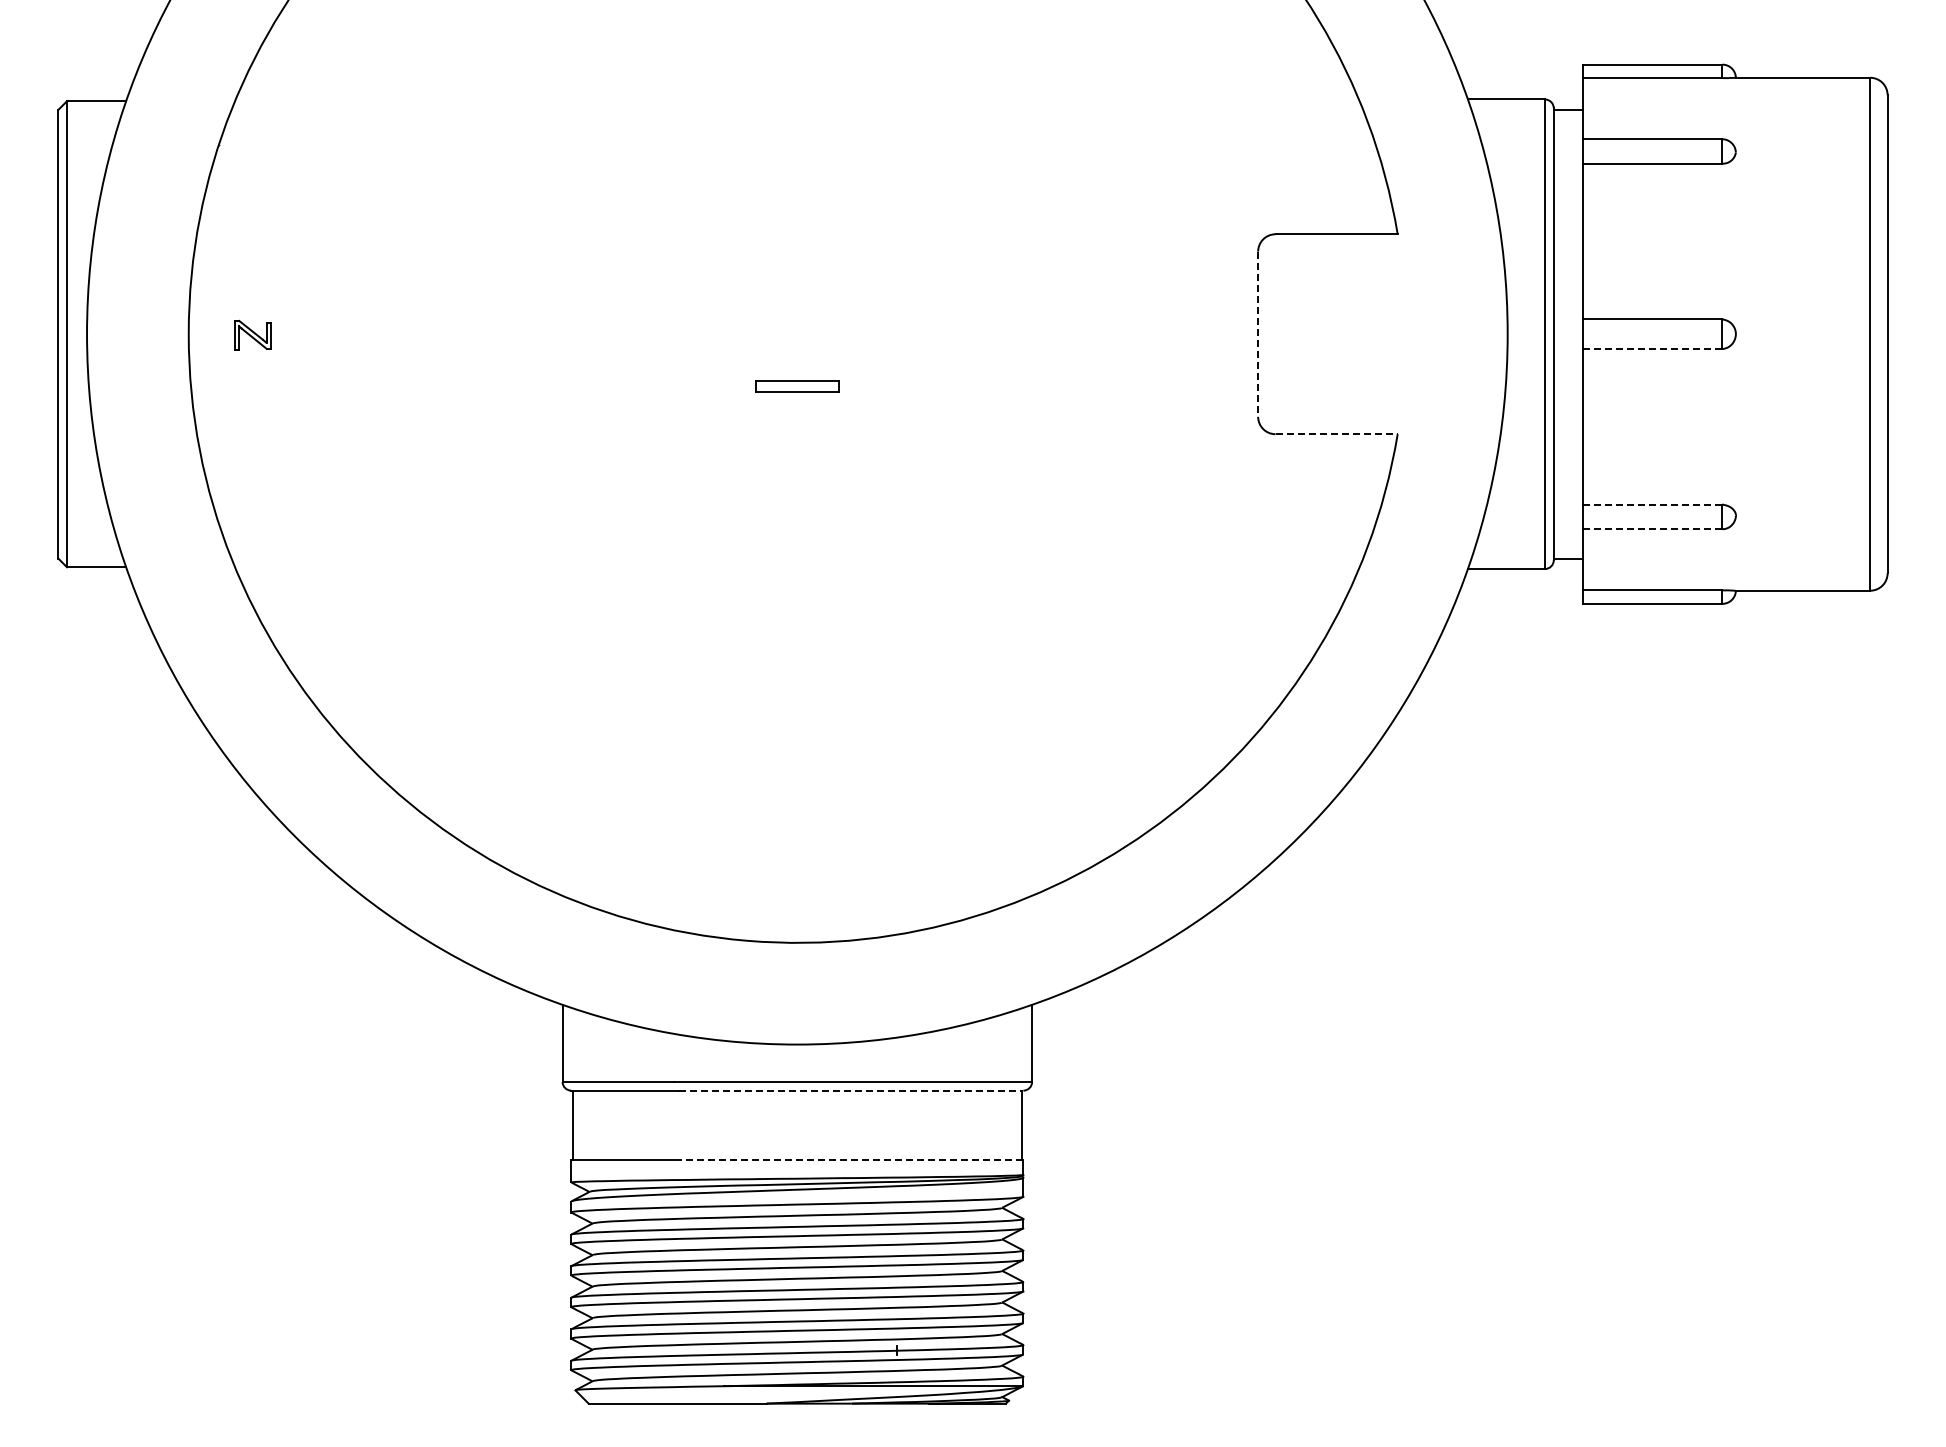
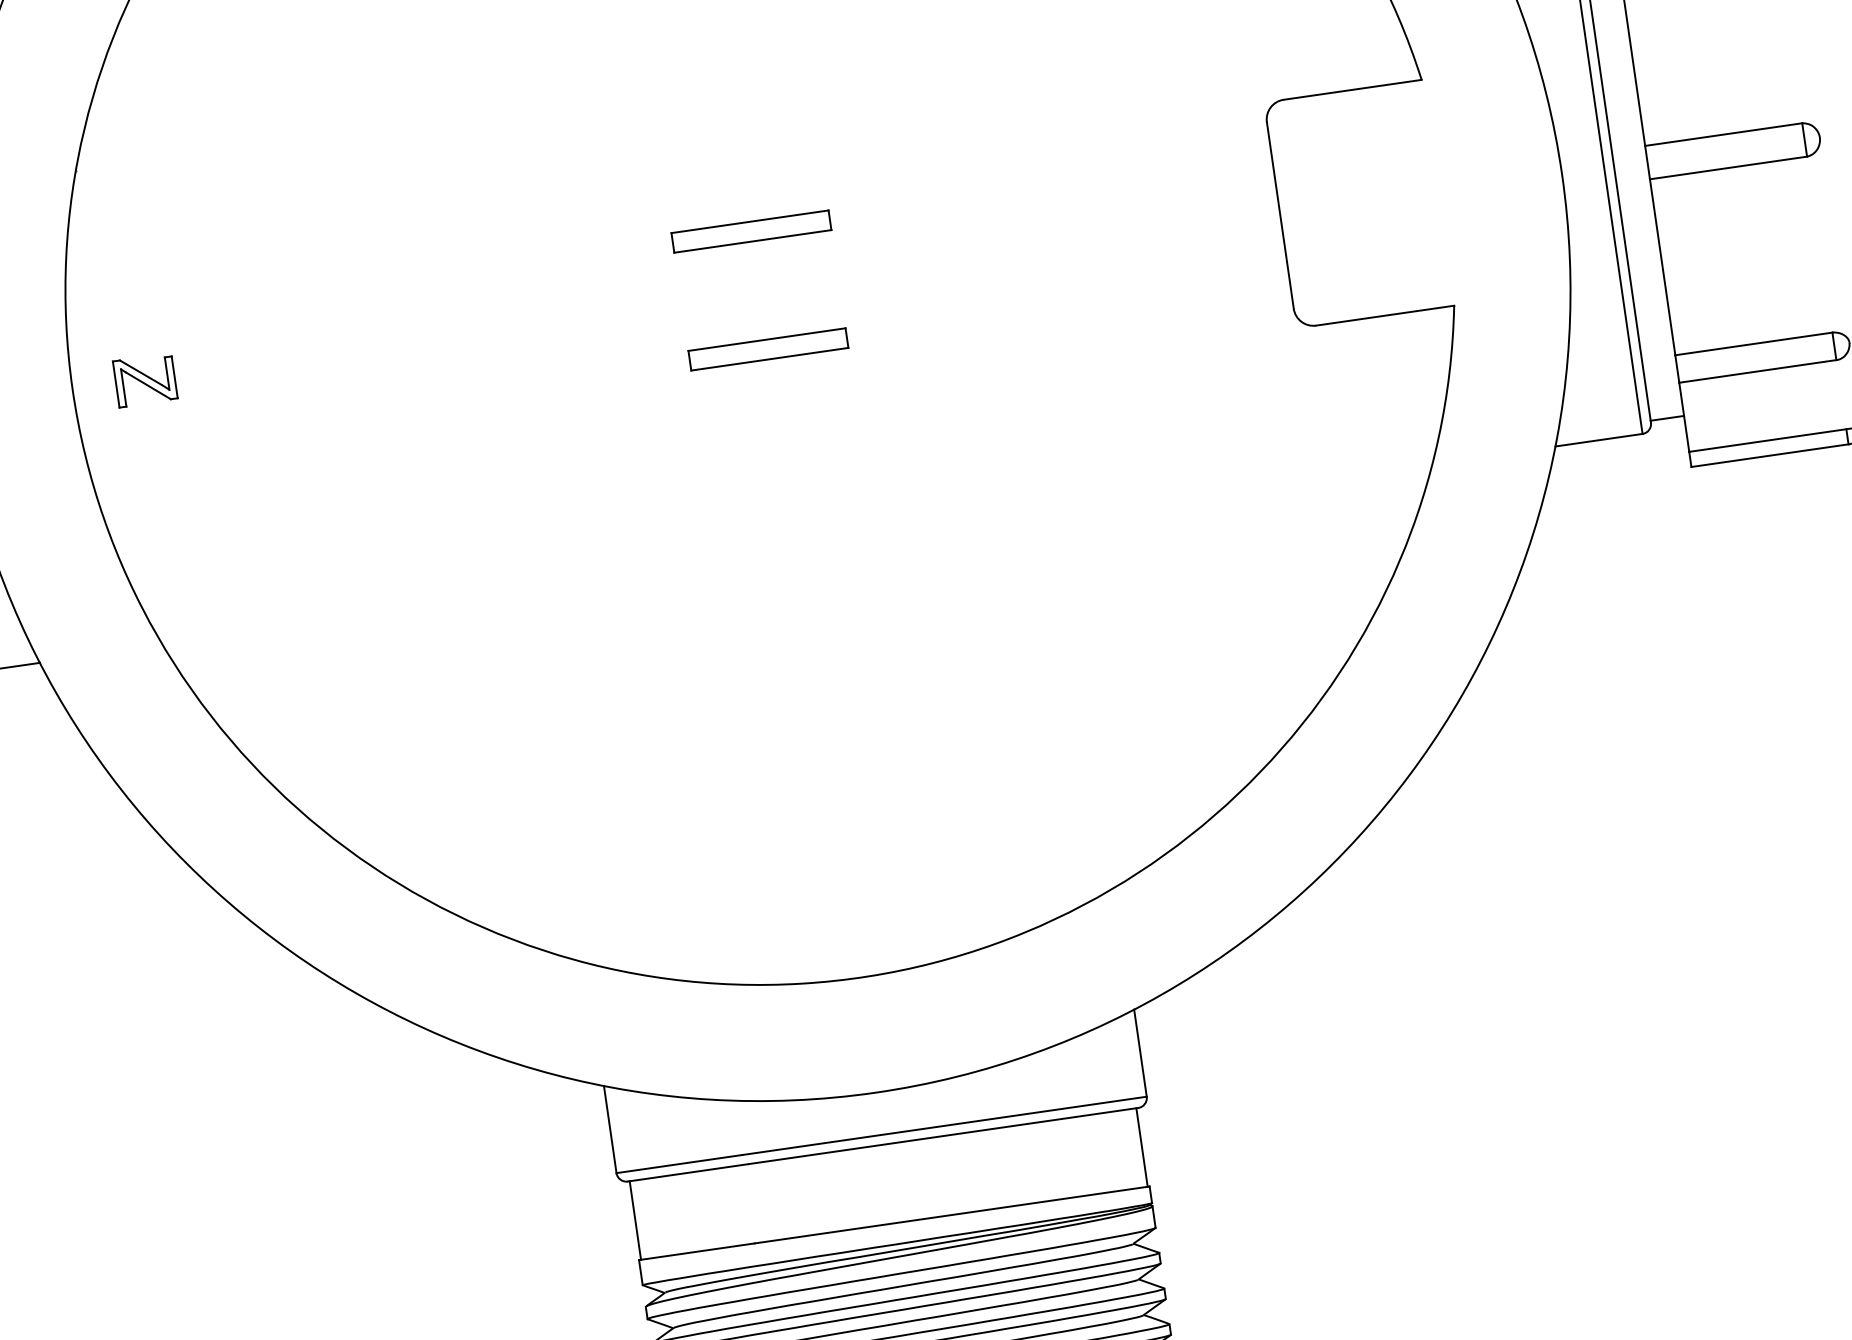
part: (797, 281) -> (751, 230), added
part: (252, 334) -> (144, 379), size x1.43
line: (1258, 334) -> (1280, 215), dashed -> solid
line: (1652, 349) -> (1728, 168), dashed -> solid
part: (797, 386) -> (768, 349), size x1.67
line: (1337, 434) -> (1386, 315), dashed -> solid
line: (1652, 504) -> (1753, 343), dashed -> solid
line: (1652, 529) -> (1757, 371), dashed -> solid
line: (851, 1090) -> (944, 1135), dashed -> solid
line: (848, 1160) -> (952, 1215), dashed -> solid

